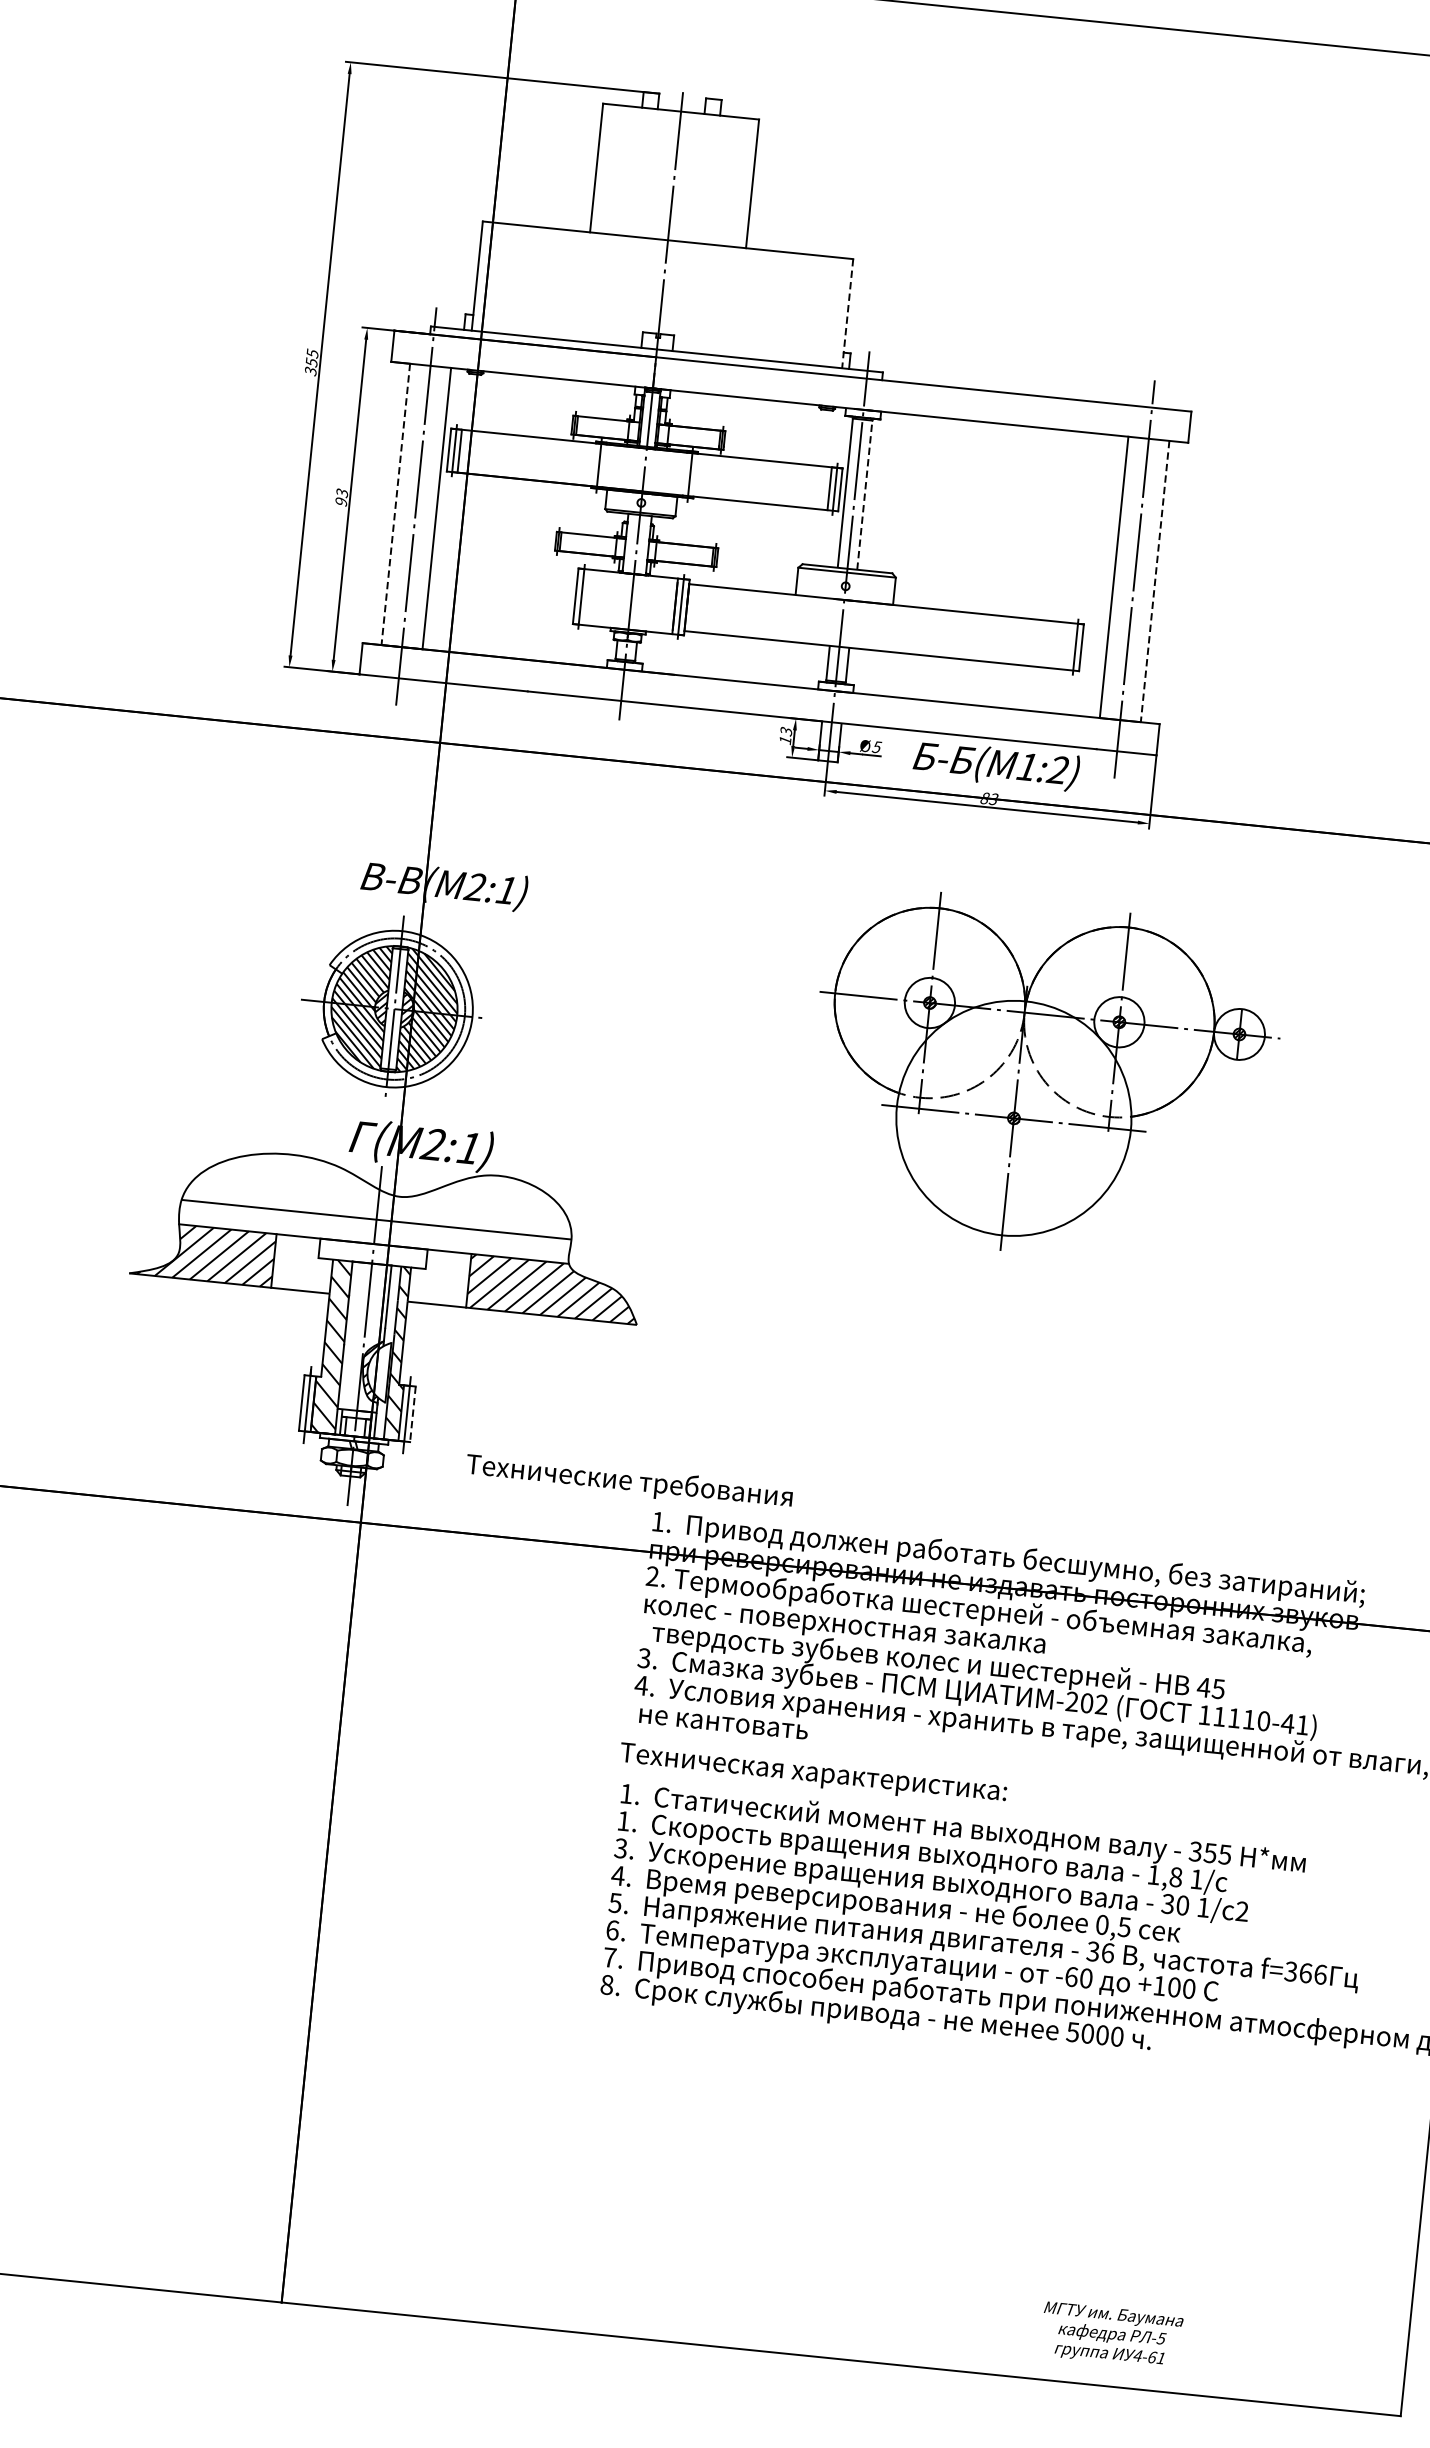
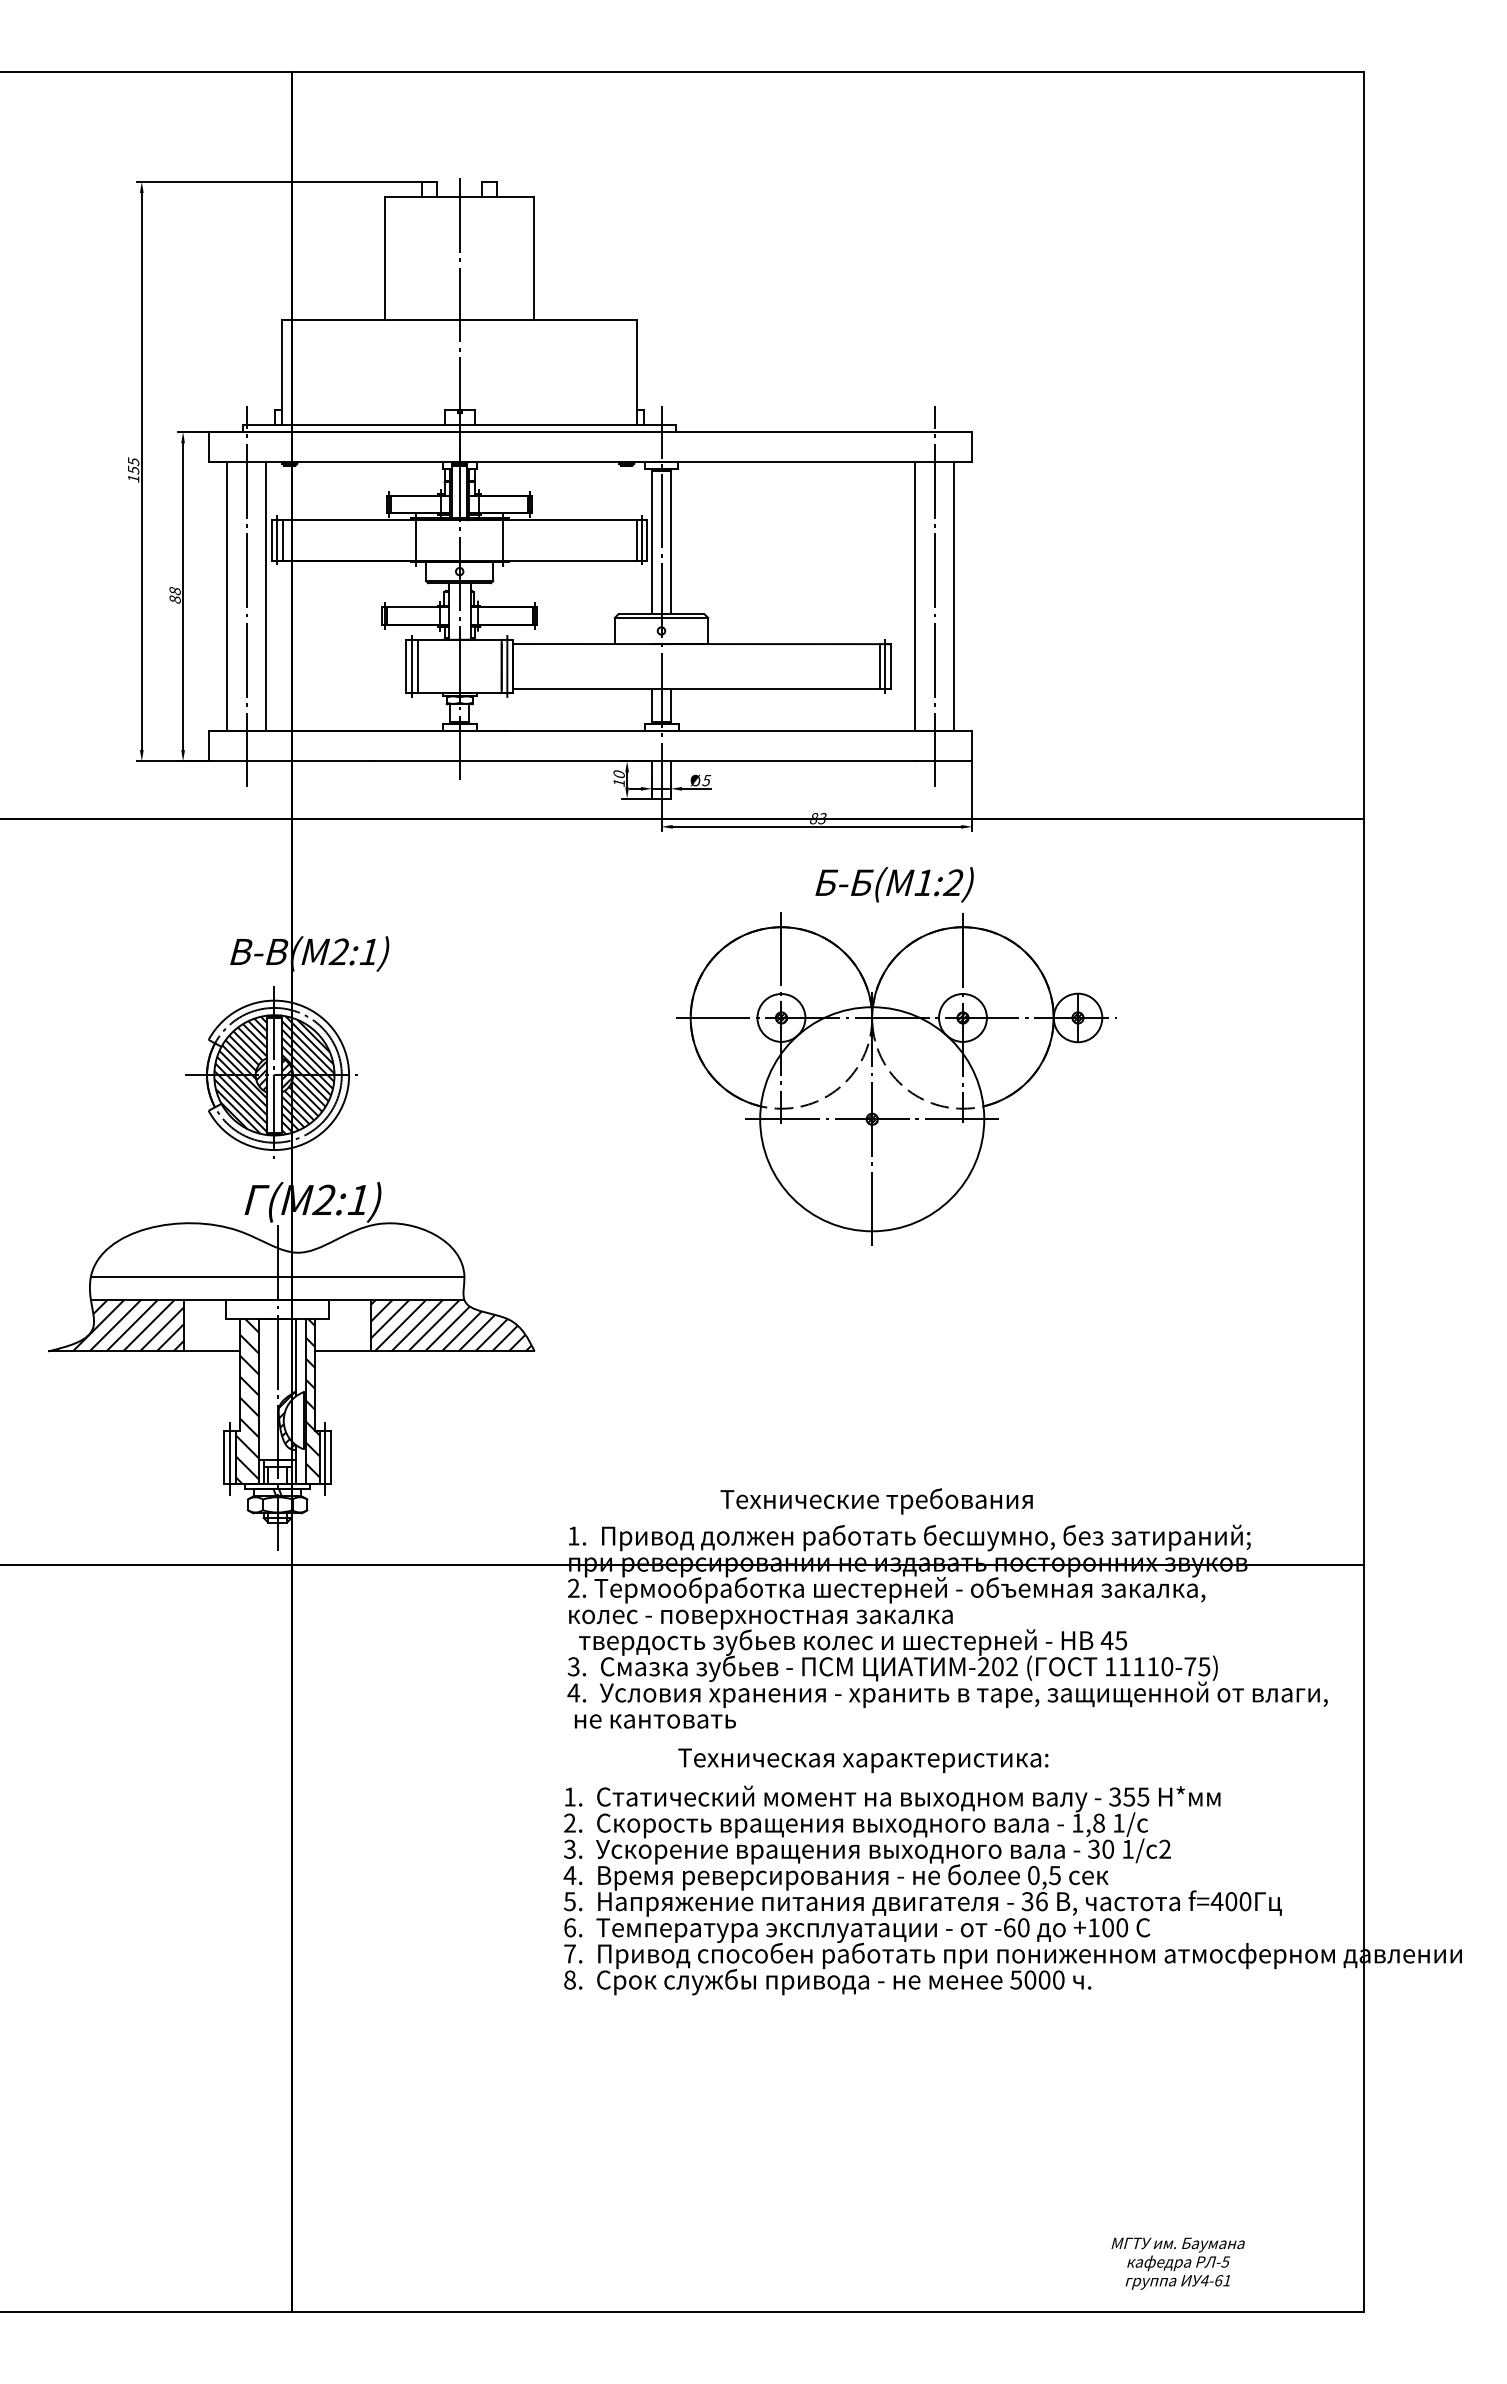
line: (848, 313) -> (637, 372), dashed -> solid
text: (310, 371) -> (133, 478), 355 -> 155
line: (864, 494) -> (670, 542), dashed -> solid
text: (341, 497) -> (174, 595), 93 -> 88
line: (396, 504) -> (227, 596), dashed -> solid
line: (1155, 581) -> (954, 596), dashed -> solid
line: (587, 597) -> (417, 666), added
line: (1069, 646) -> (879, 666), added
text: (785, 731) -> (618, 774), 13 -> 10
text: (996, 765) -> (894, 884), moved
line: (412, 1414) -> (330, 1457), dashed -> solid
text: (629, 1482) -> (876, 1501), moved
text: (1294, 1724) -> (1196, 1666), 11110-41) -> 11110-75)
text: (813, 1774) -> (863, 1760), moved
text: (623, 1820) -> (569, 1822), 1. -> 2.
text: (1304, 1972) -> (1230, 1901), f=366 -> f=400
text: (1111, 2335) -> (1177, 2263), moved

